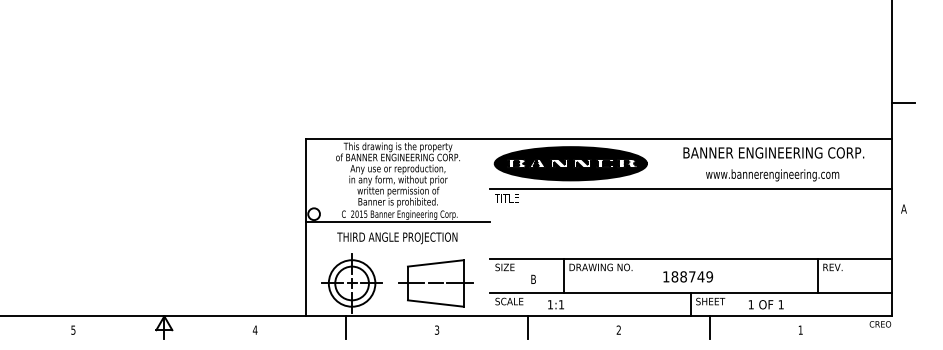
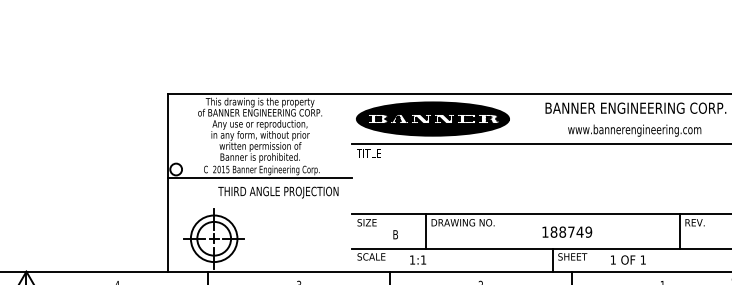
text: (397, 238) -> (278, 192), moved
text: (688, 276) -> (567, 231), moved
part: (435, 283) -> (297, 238), removed

